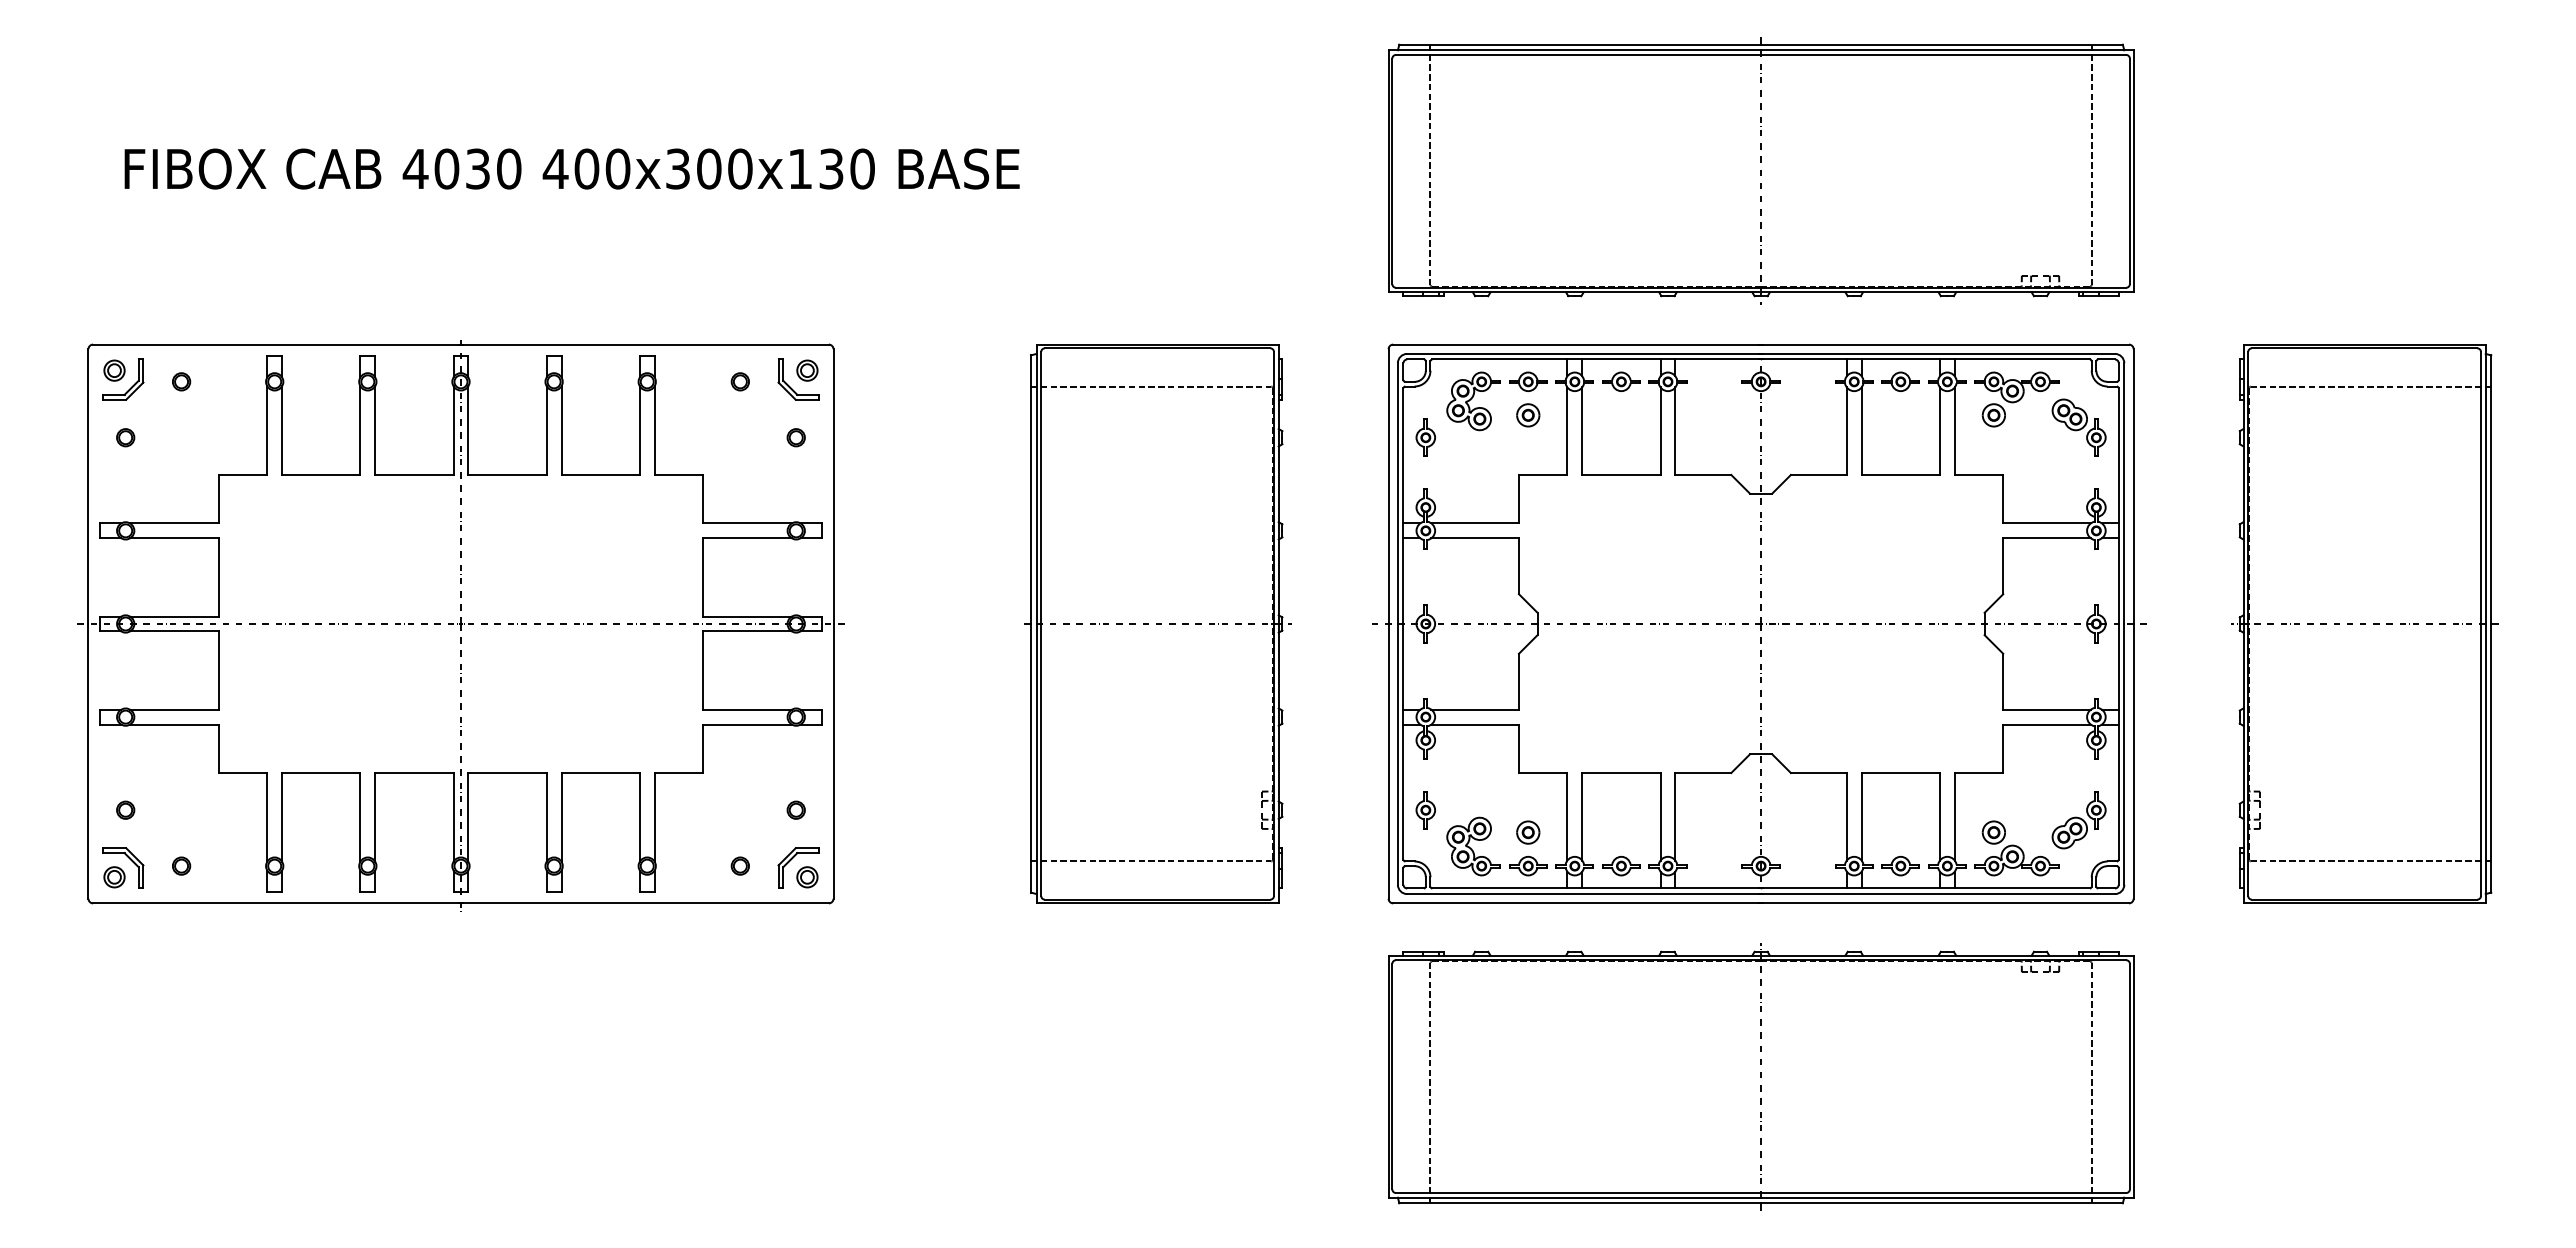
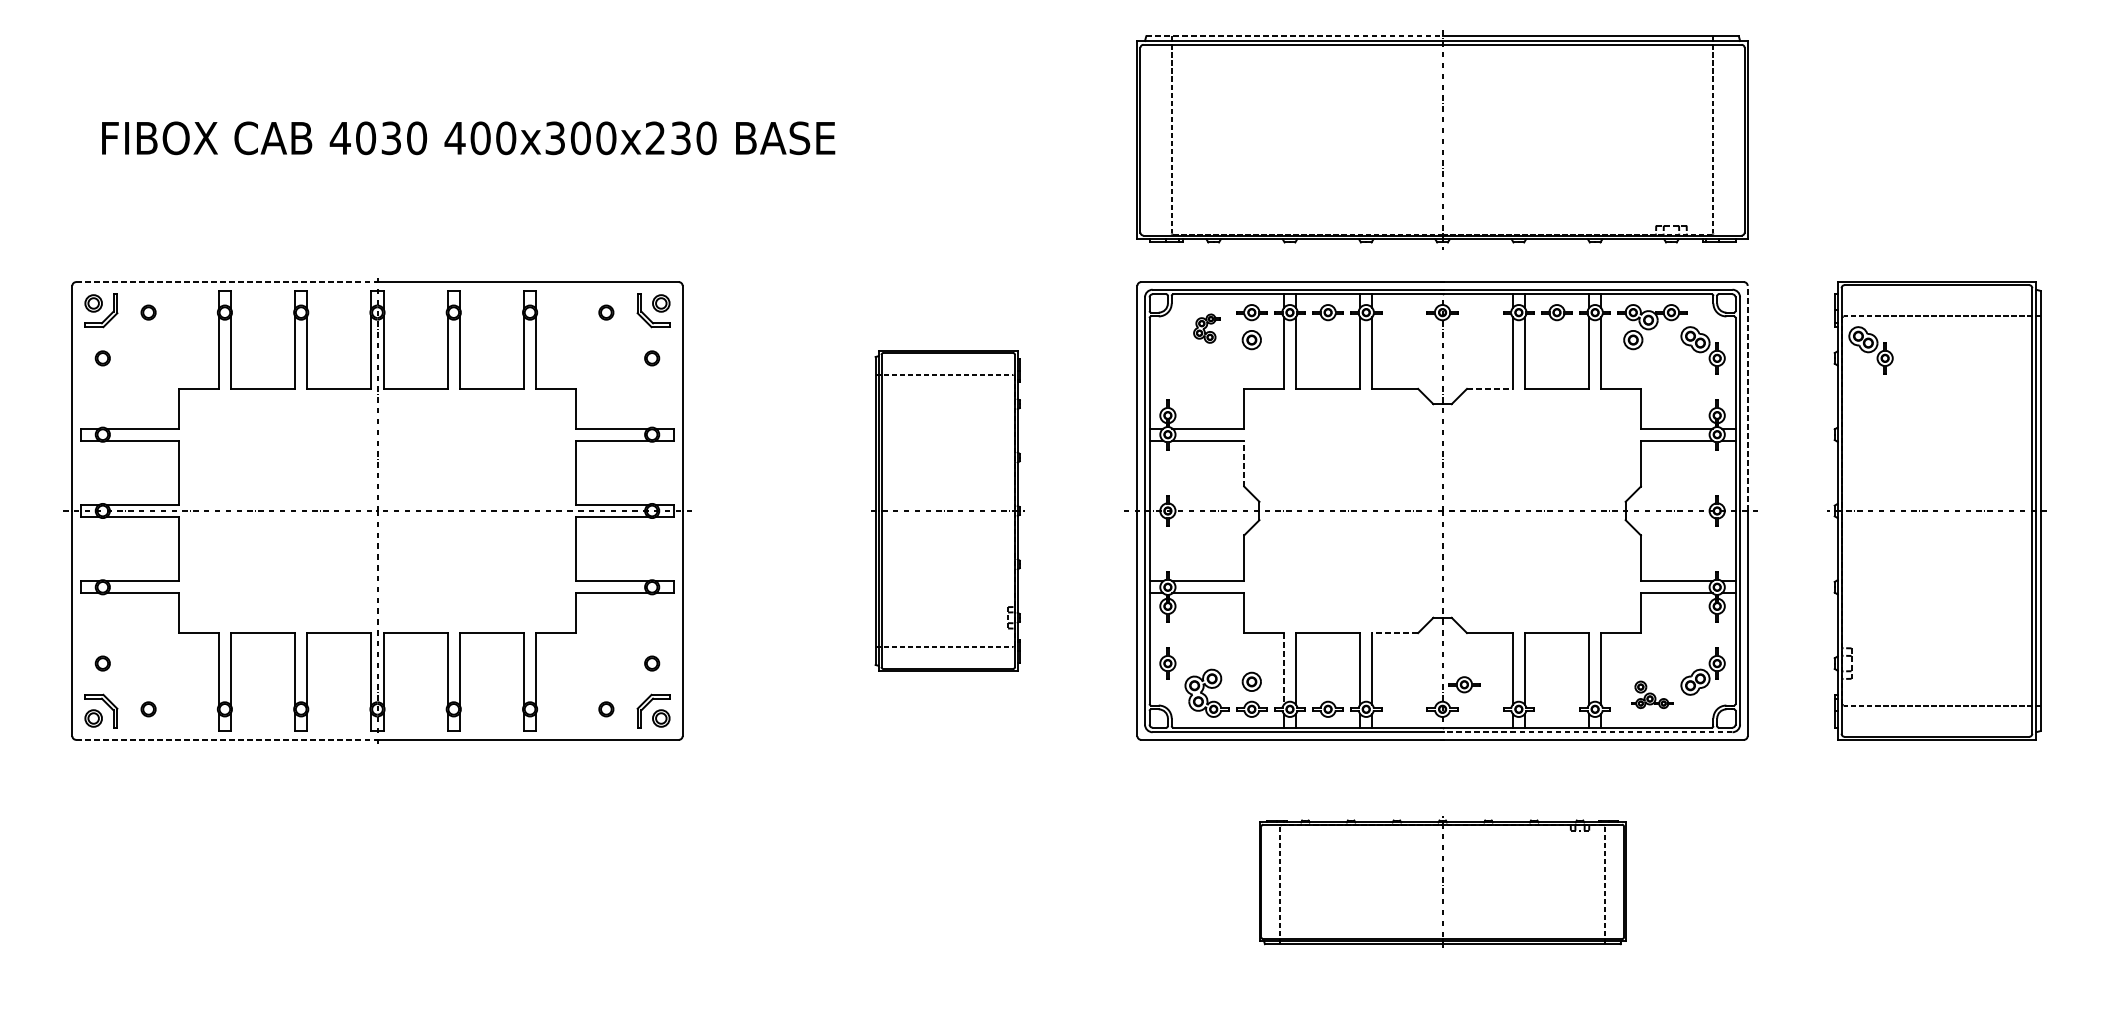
line: (1580, 44) -> (1294, 36), solid -> dashed
text: (799, 168) -> (654, 137), 400x300x130 -> 400x300x230
line: (277, 344) -> (227, 282), solid -> dashed
part: (1473, 401) -> (1206, 328), size x0.6
part: (2283, 427) -> (1870, 350), added
part: (1425, 437) -> (1167, 358), removed
line: (1818, 474) -> (1489, 388), solid -> dashed
line: (2133, 486) -> (1747, 398), solid -> dashed
line: (1518, 566) -> (1243, 463), solid -> dashed
part: (1157, 623) -> (948, 510), size x0.7
line: (1703, 773) -> (1395, 633), solid -> dashed
line: (1567, 816) -> (1283, 668), solid -> dashed
part: (2016, 848) -> (1651, 694), size x0.6
part: (1900, 866) -> (1464, 685), moved
line: (1938, 894) -> (1587, 732), solid -> dashed
line: (277, 903) -> (227, 739), solid -> dashed
part: (1761, 1076) -> (1442, 881), size x0.6

